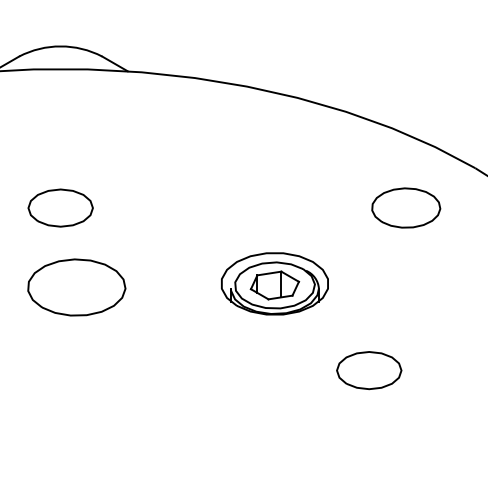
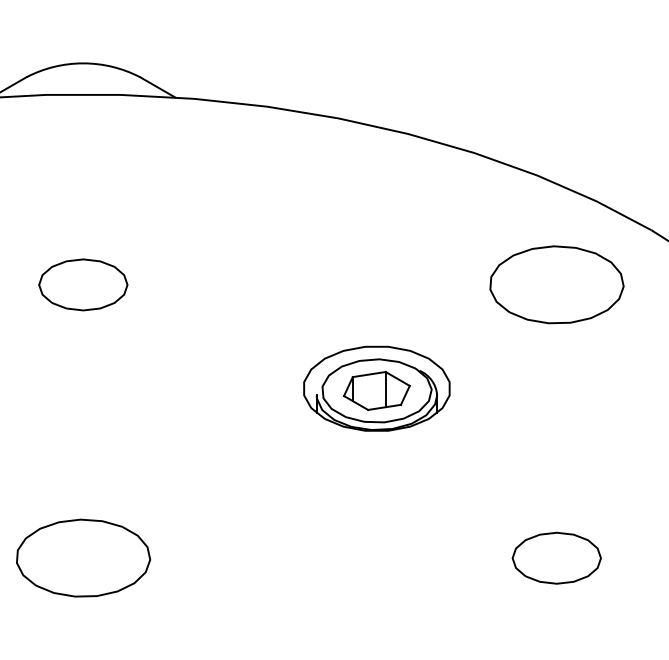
part: (405, 207) -> (555, 284), size x1.43
part: (76, 287) -> (83, 558), moved
part: (369, 370) -> (557, 558), moved

